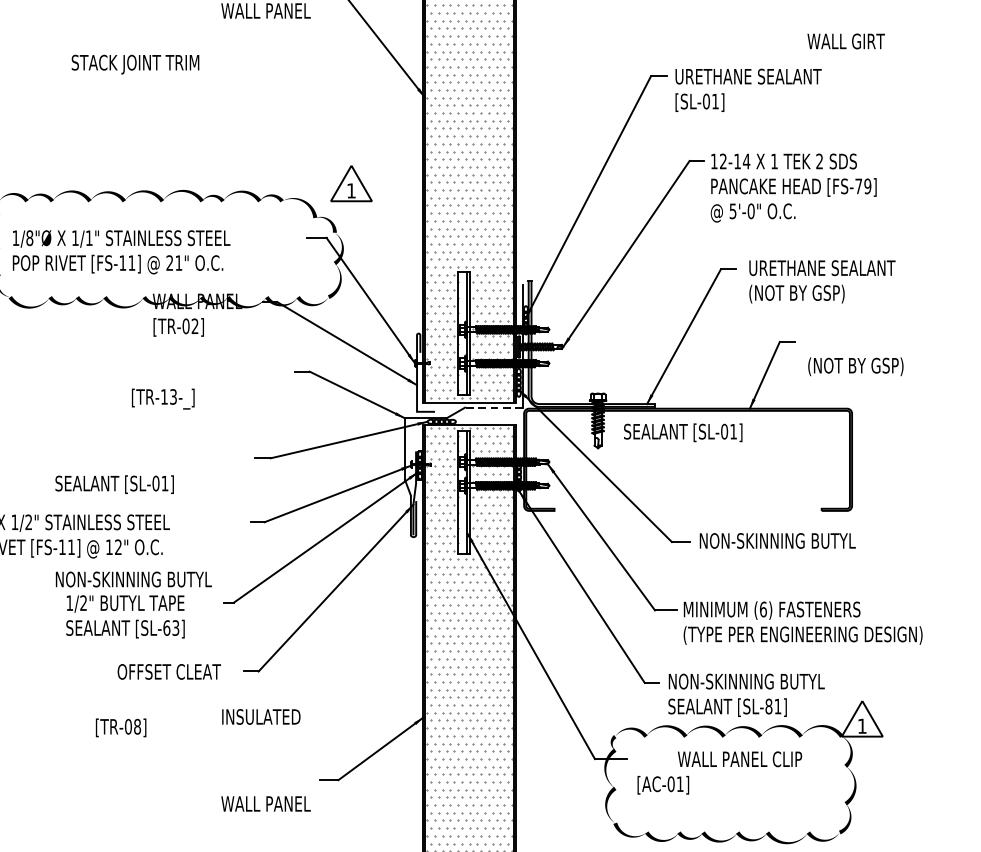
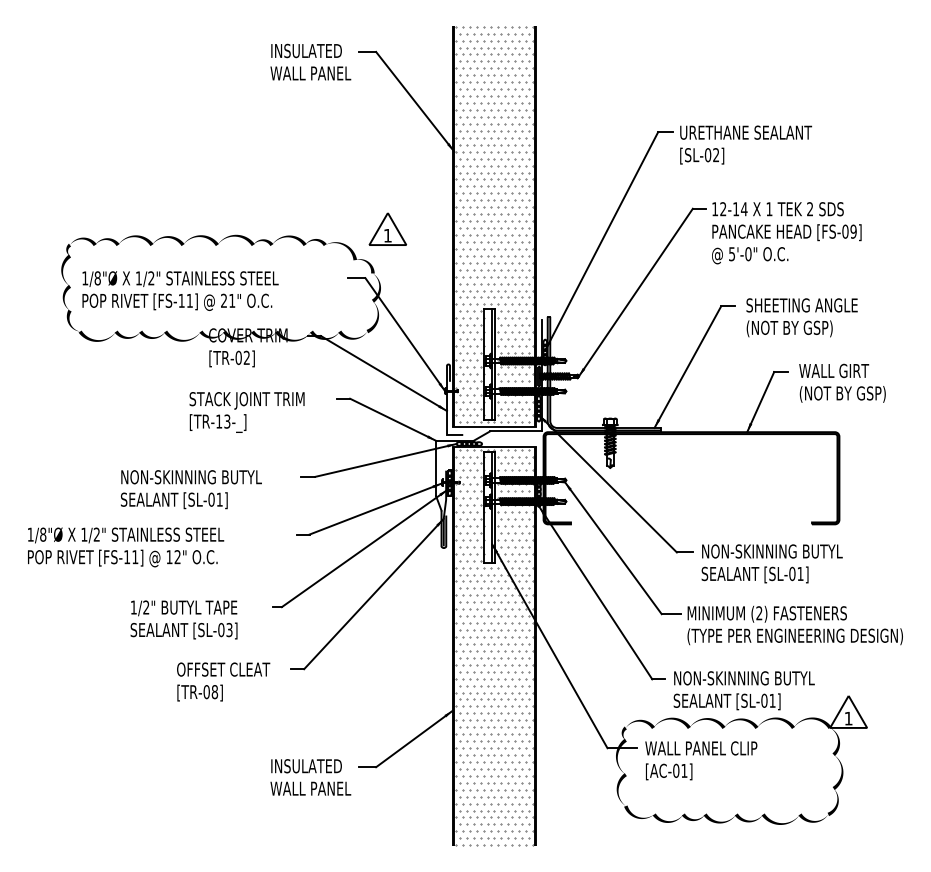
text: (846, 40) -> (834, 370), moved
text: (134, 64) -> (246, 400), moved
text: (715, 100) -> (716, 154), [SL-01] -> [SL-02]
text: (858, 186) -> (845, 231), [FS-79] -> [FS-09]
text: (89, 238) -> (151, 278), 1/1" -> 1/2"
text: (822, 268) -> (812, 305), URETHANE SEALANT -> SHEETING ANGLE
text: (196, 301) -> (248, 335), WALL PANEL -> COVER TRIM
line: (492, 407) -> (515, 431), dashed -> solid
text: (682, 432) -> (754, 574), moved
text: (133, 579) -> (191, 477), moved
text: (763, 609) -> (759, 613), (6) -> (2)
text: (167, 627) -> (221, 629), [SL-63] -> [SL-03]
text: (769, 706) -> (764, 700), [SL-81] -> [SL-01]
text: (261, 717) -> (306, 766), moved
text: (120, 727) -> (199, 692), moved
text: (740, 759) -> (701, 748), moved

